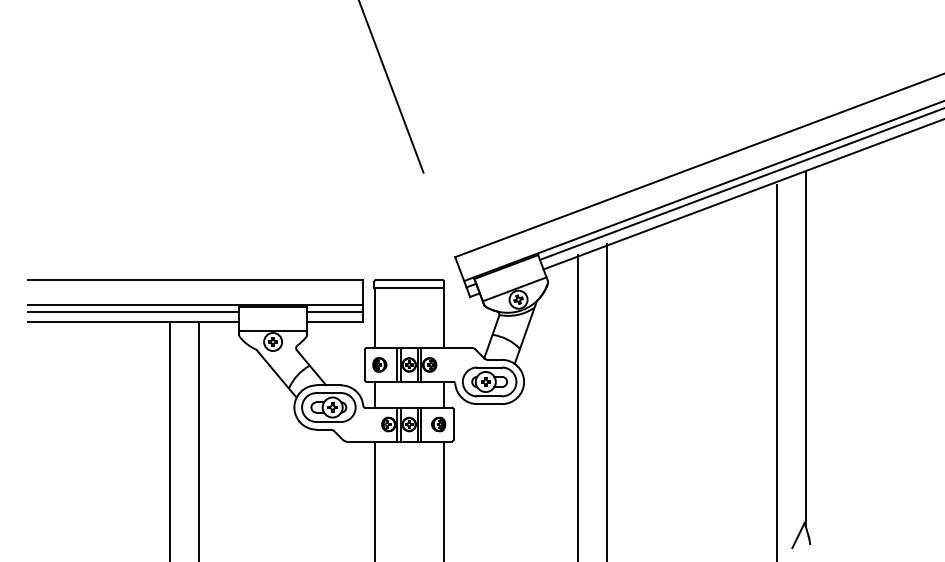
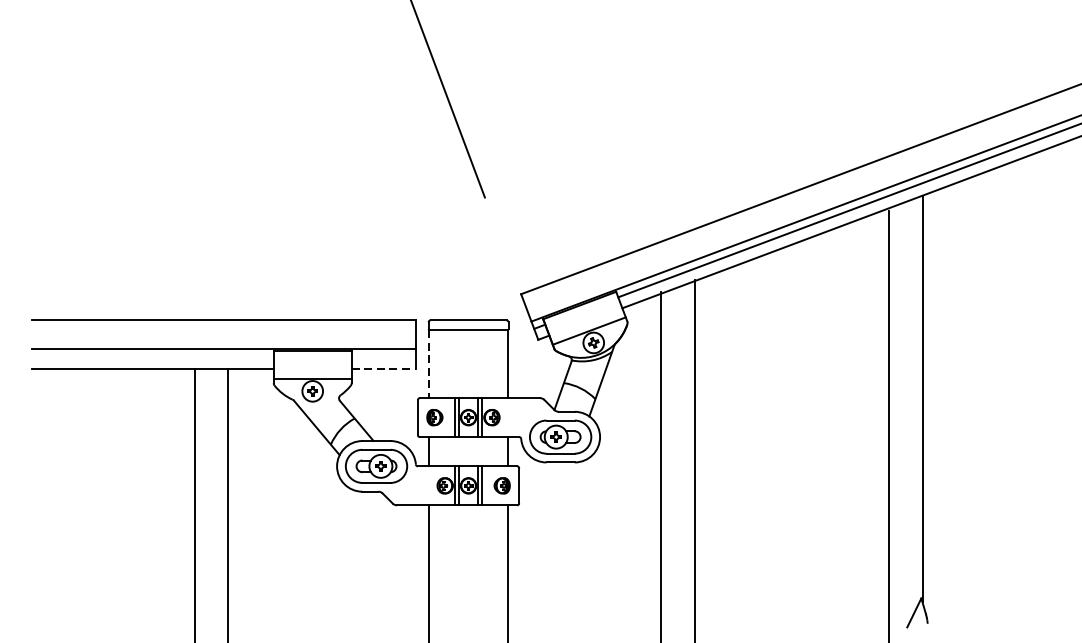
line: (133, 312) -> (152, 357), removed
line: (335, 312) -> (384, 357), removed
line: (374, 318) -> (428, 364), solid -> dashed
line: (335, 322) -> (384, 369), solid -> dashed

